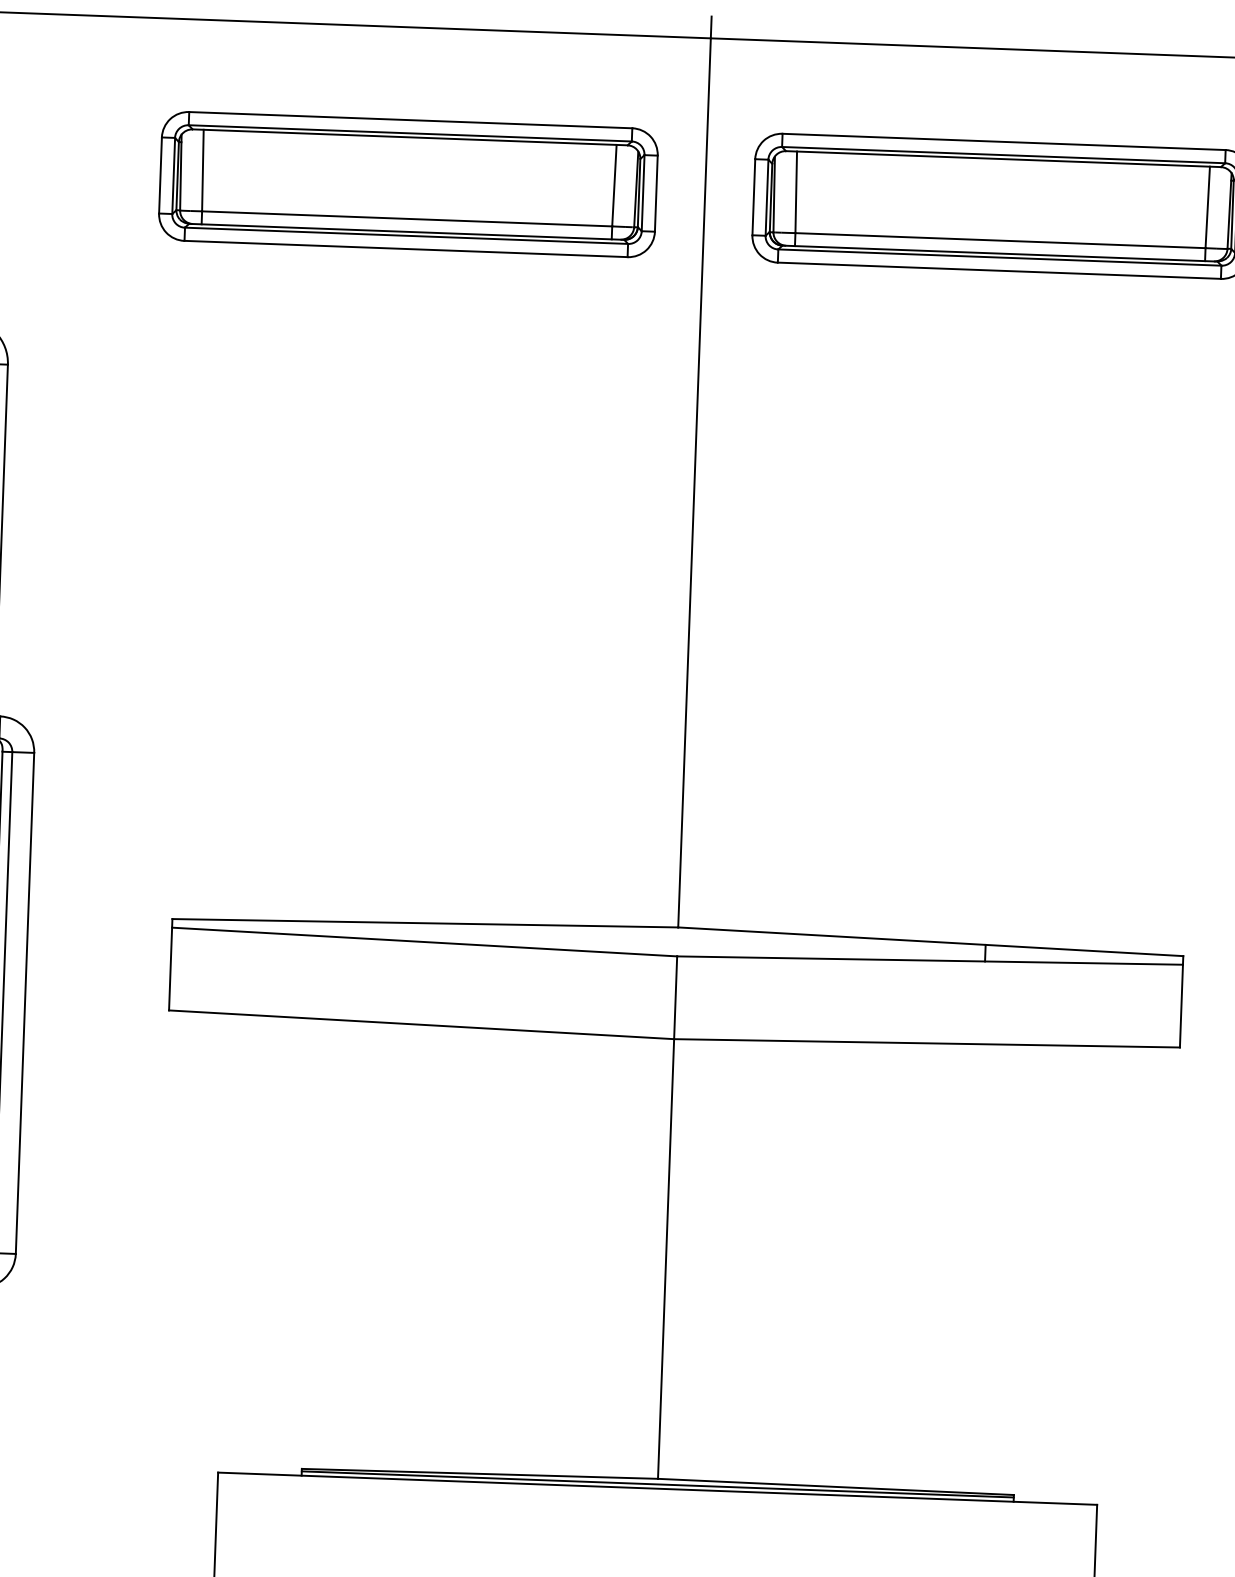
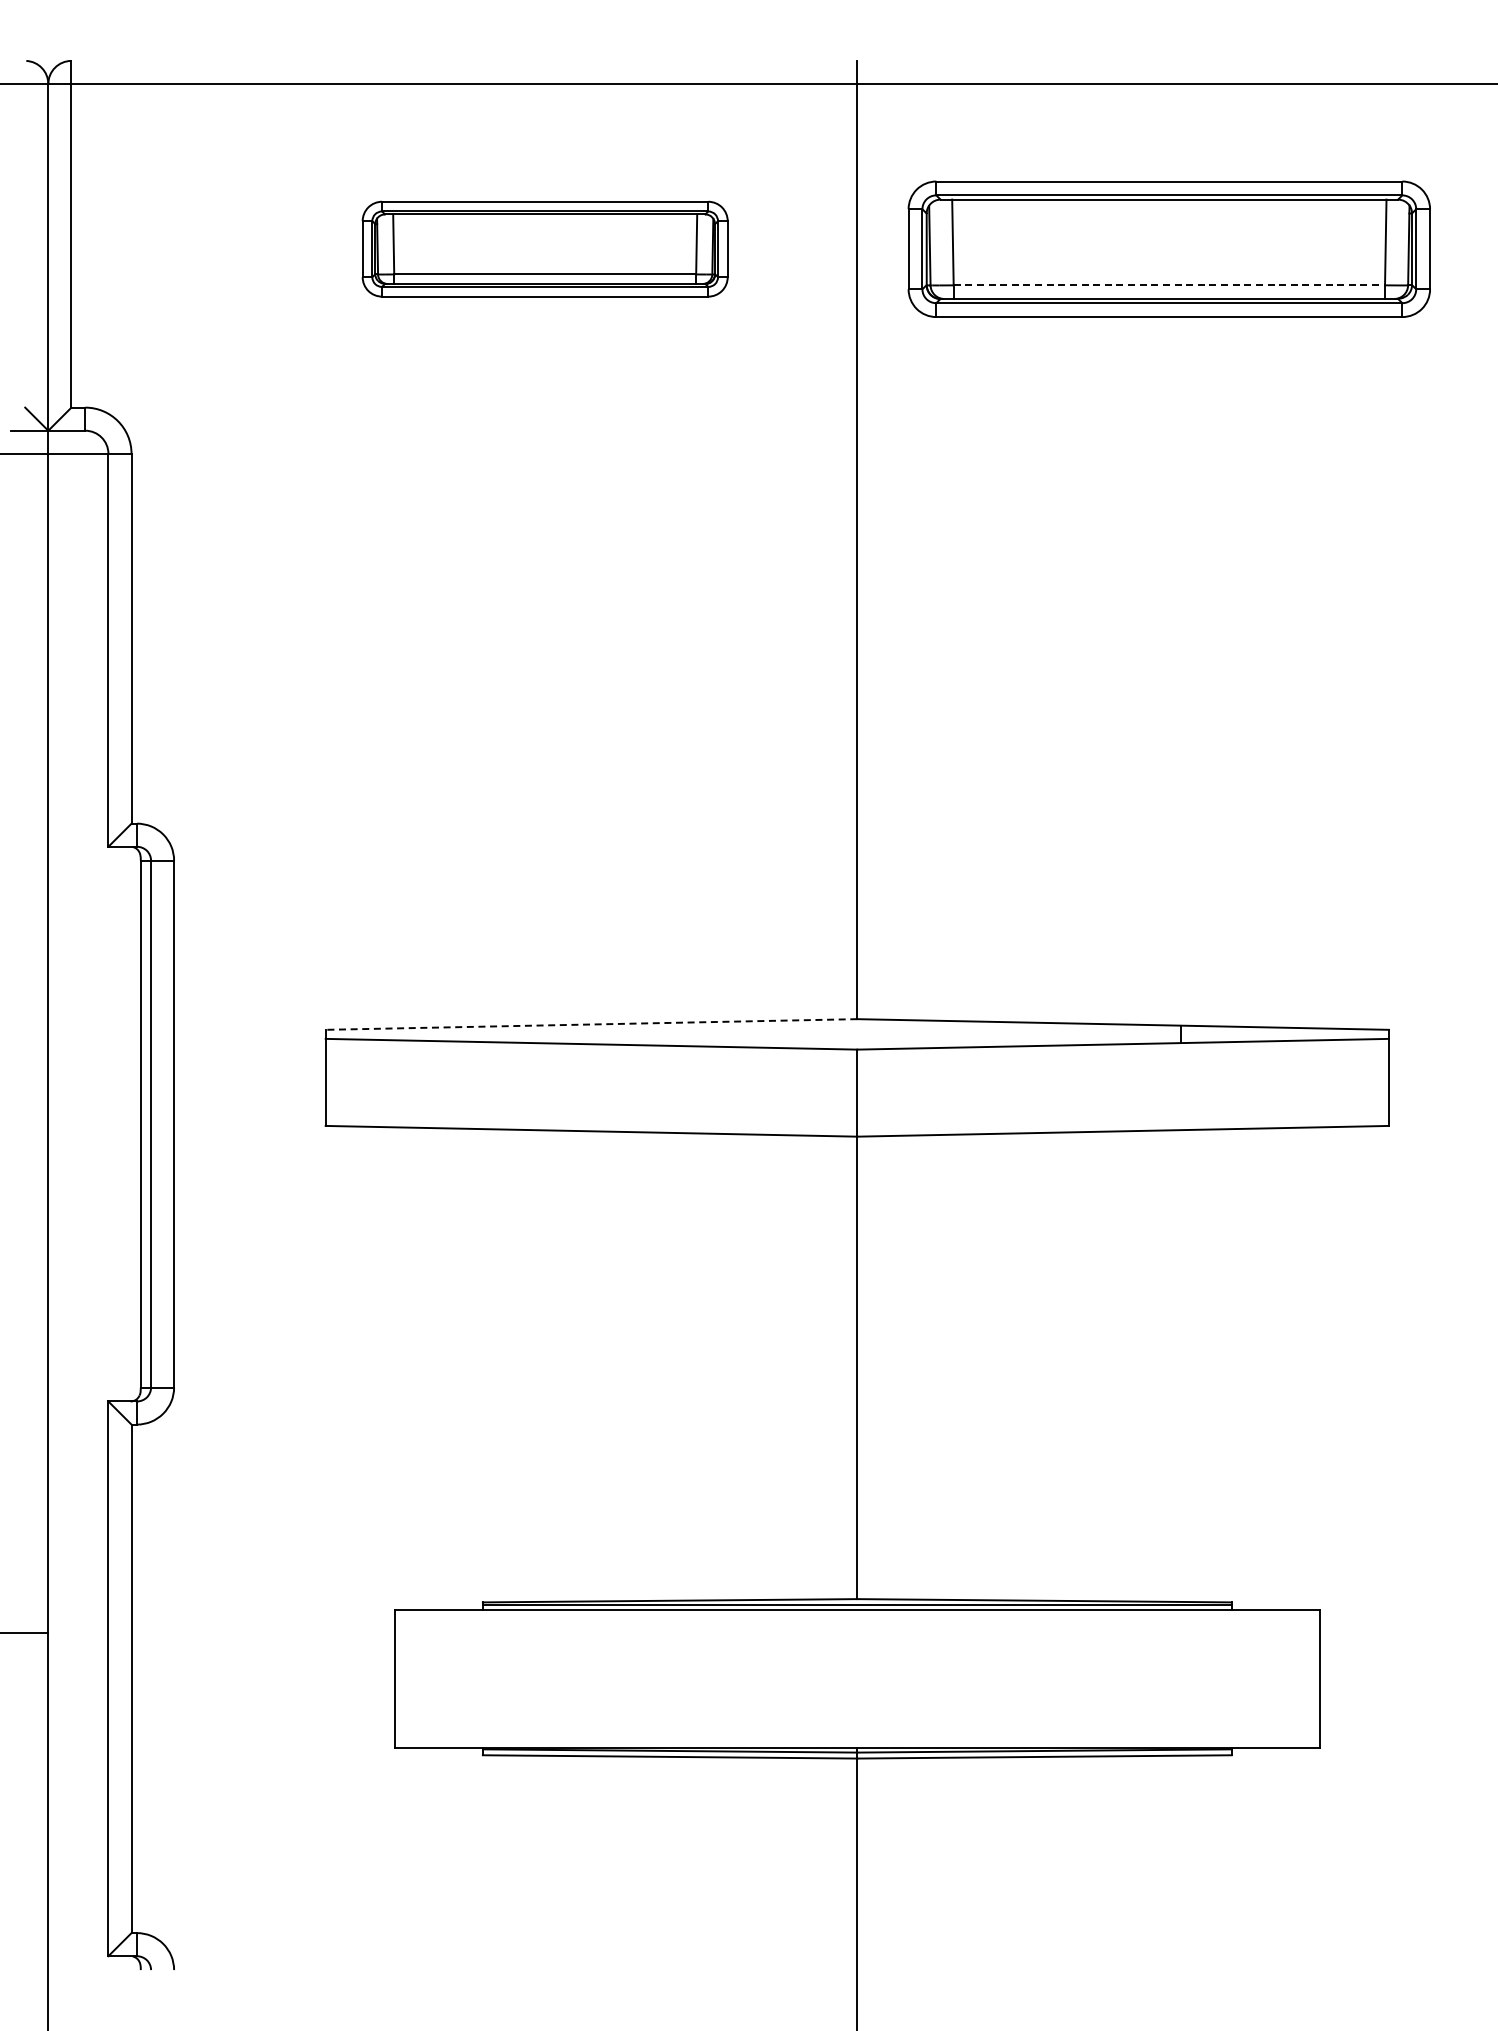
part: (407, 183) -> (544, 248), size x0.7
line: (1000, 240) -> (1169, 285), solid -> dashed
line: (425, 923) -> (591, 1024), solid -> dashed

